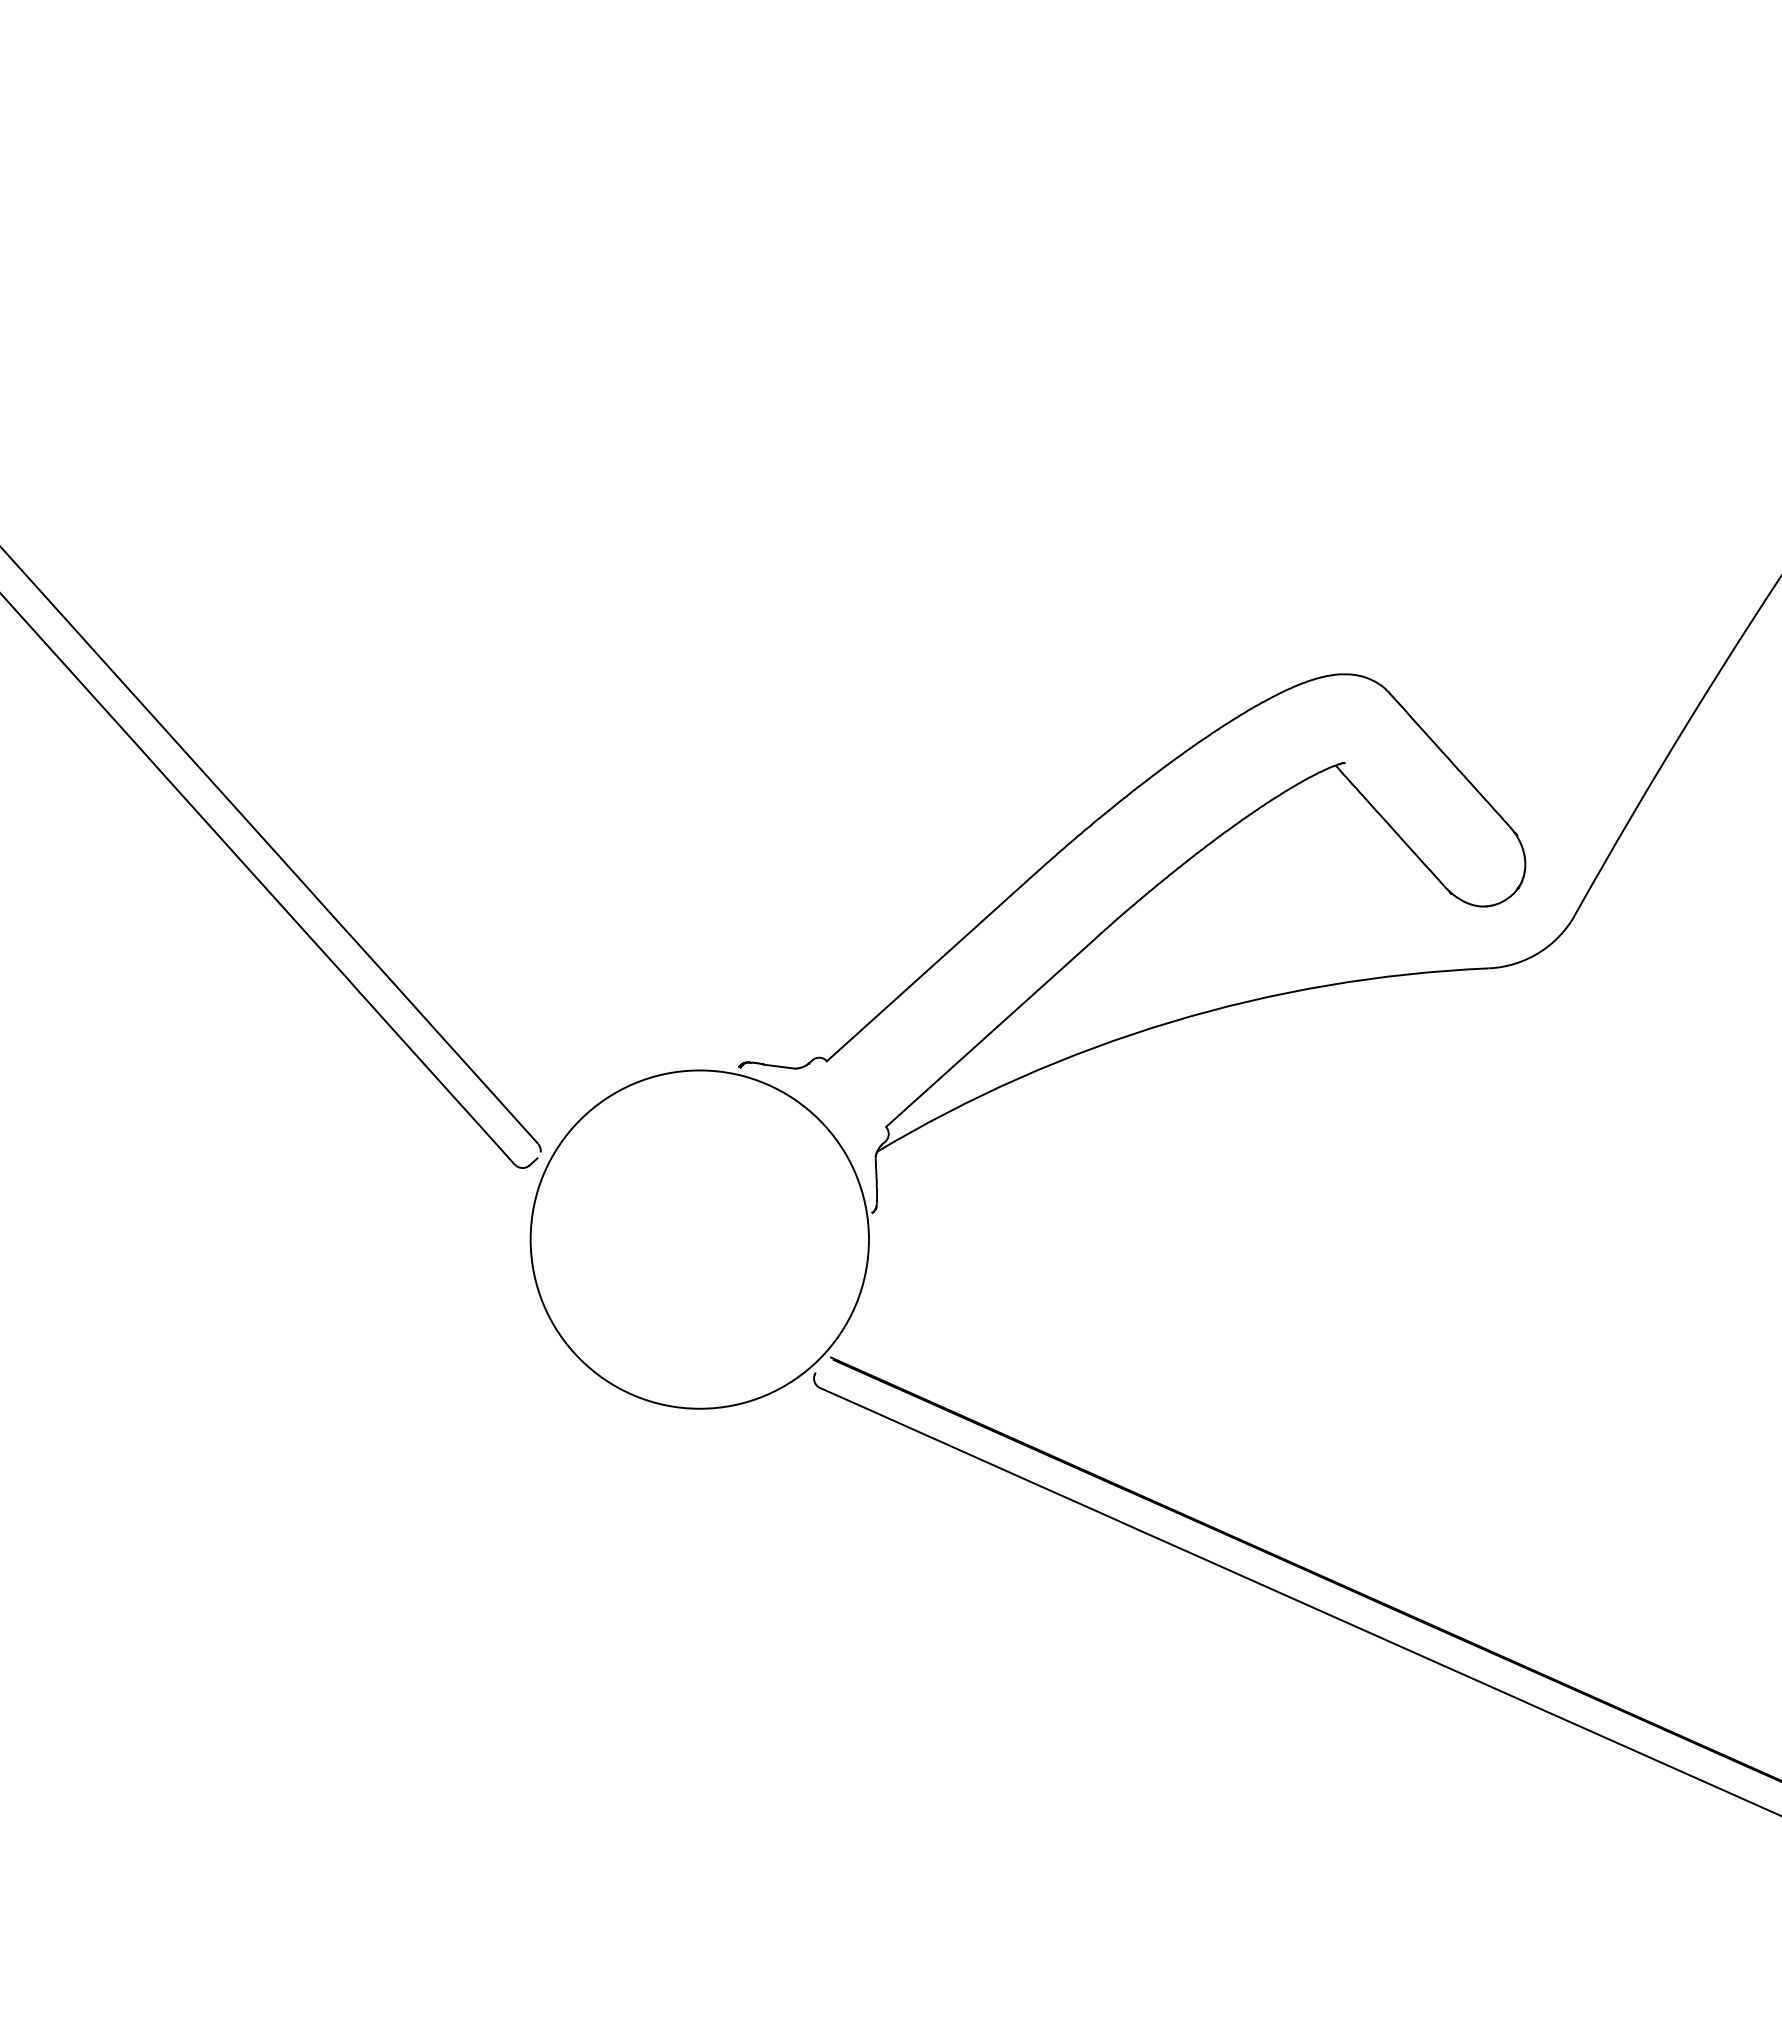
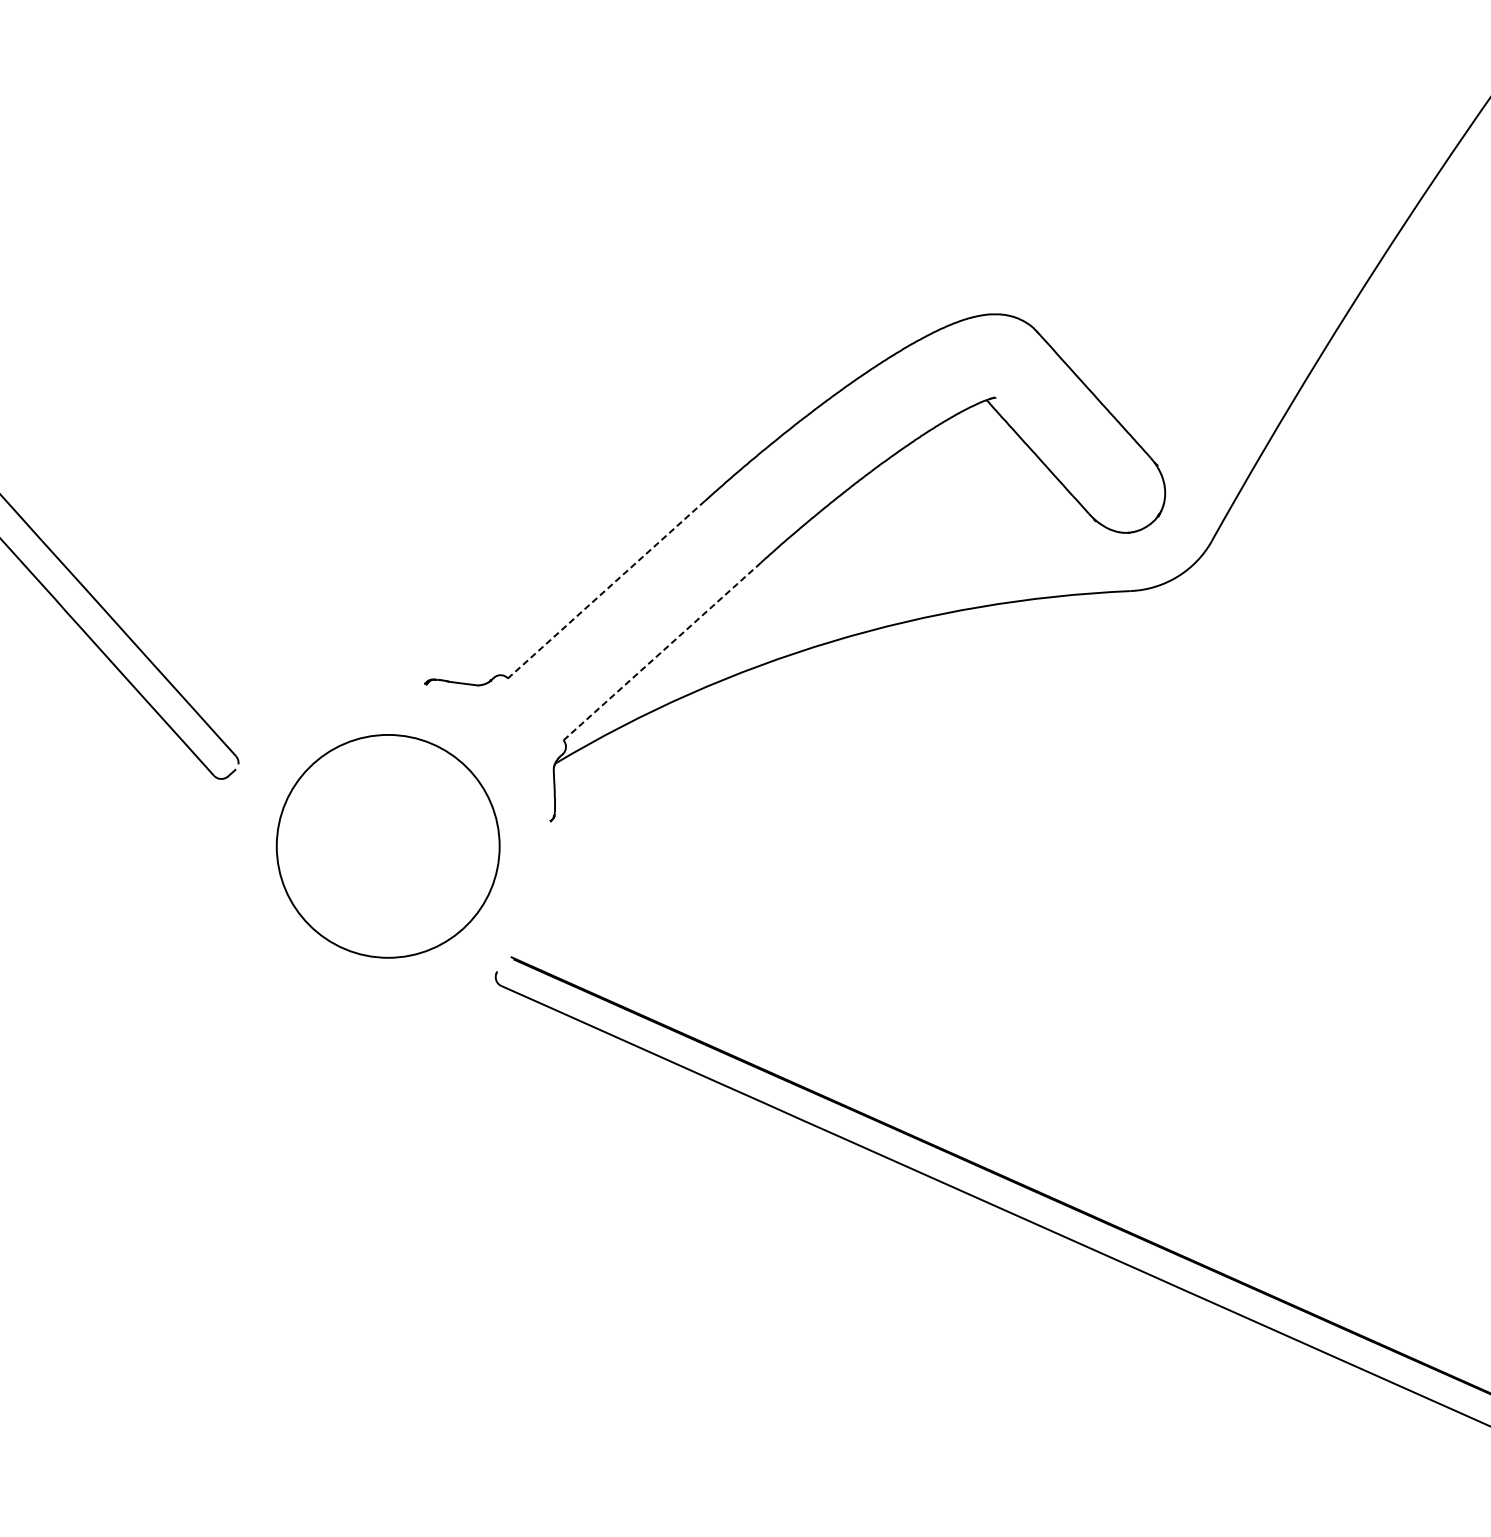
line: (931, 967) -> (606, 590), solid -> dashed
line: (990, 1032) -> (661, 651), solid -> dashed
circle: (699, 1239) -> (387, 846), size x0.7

